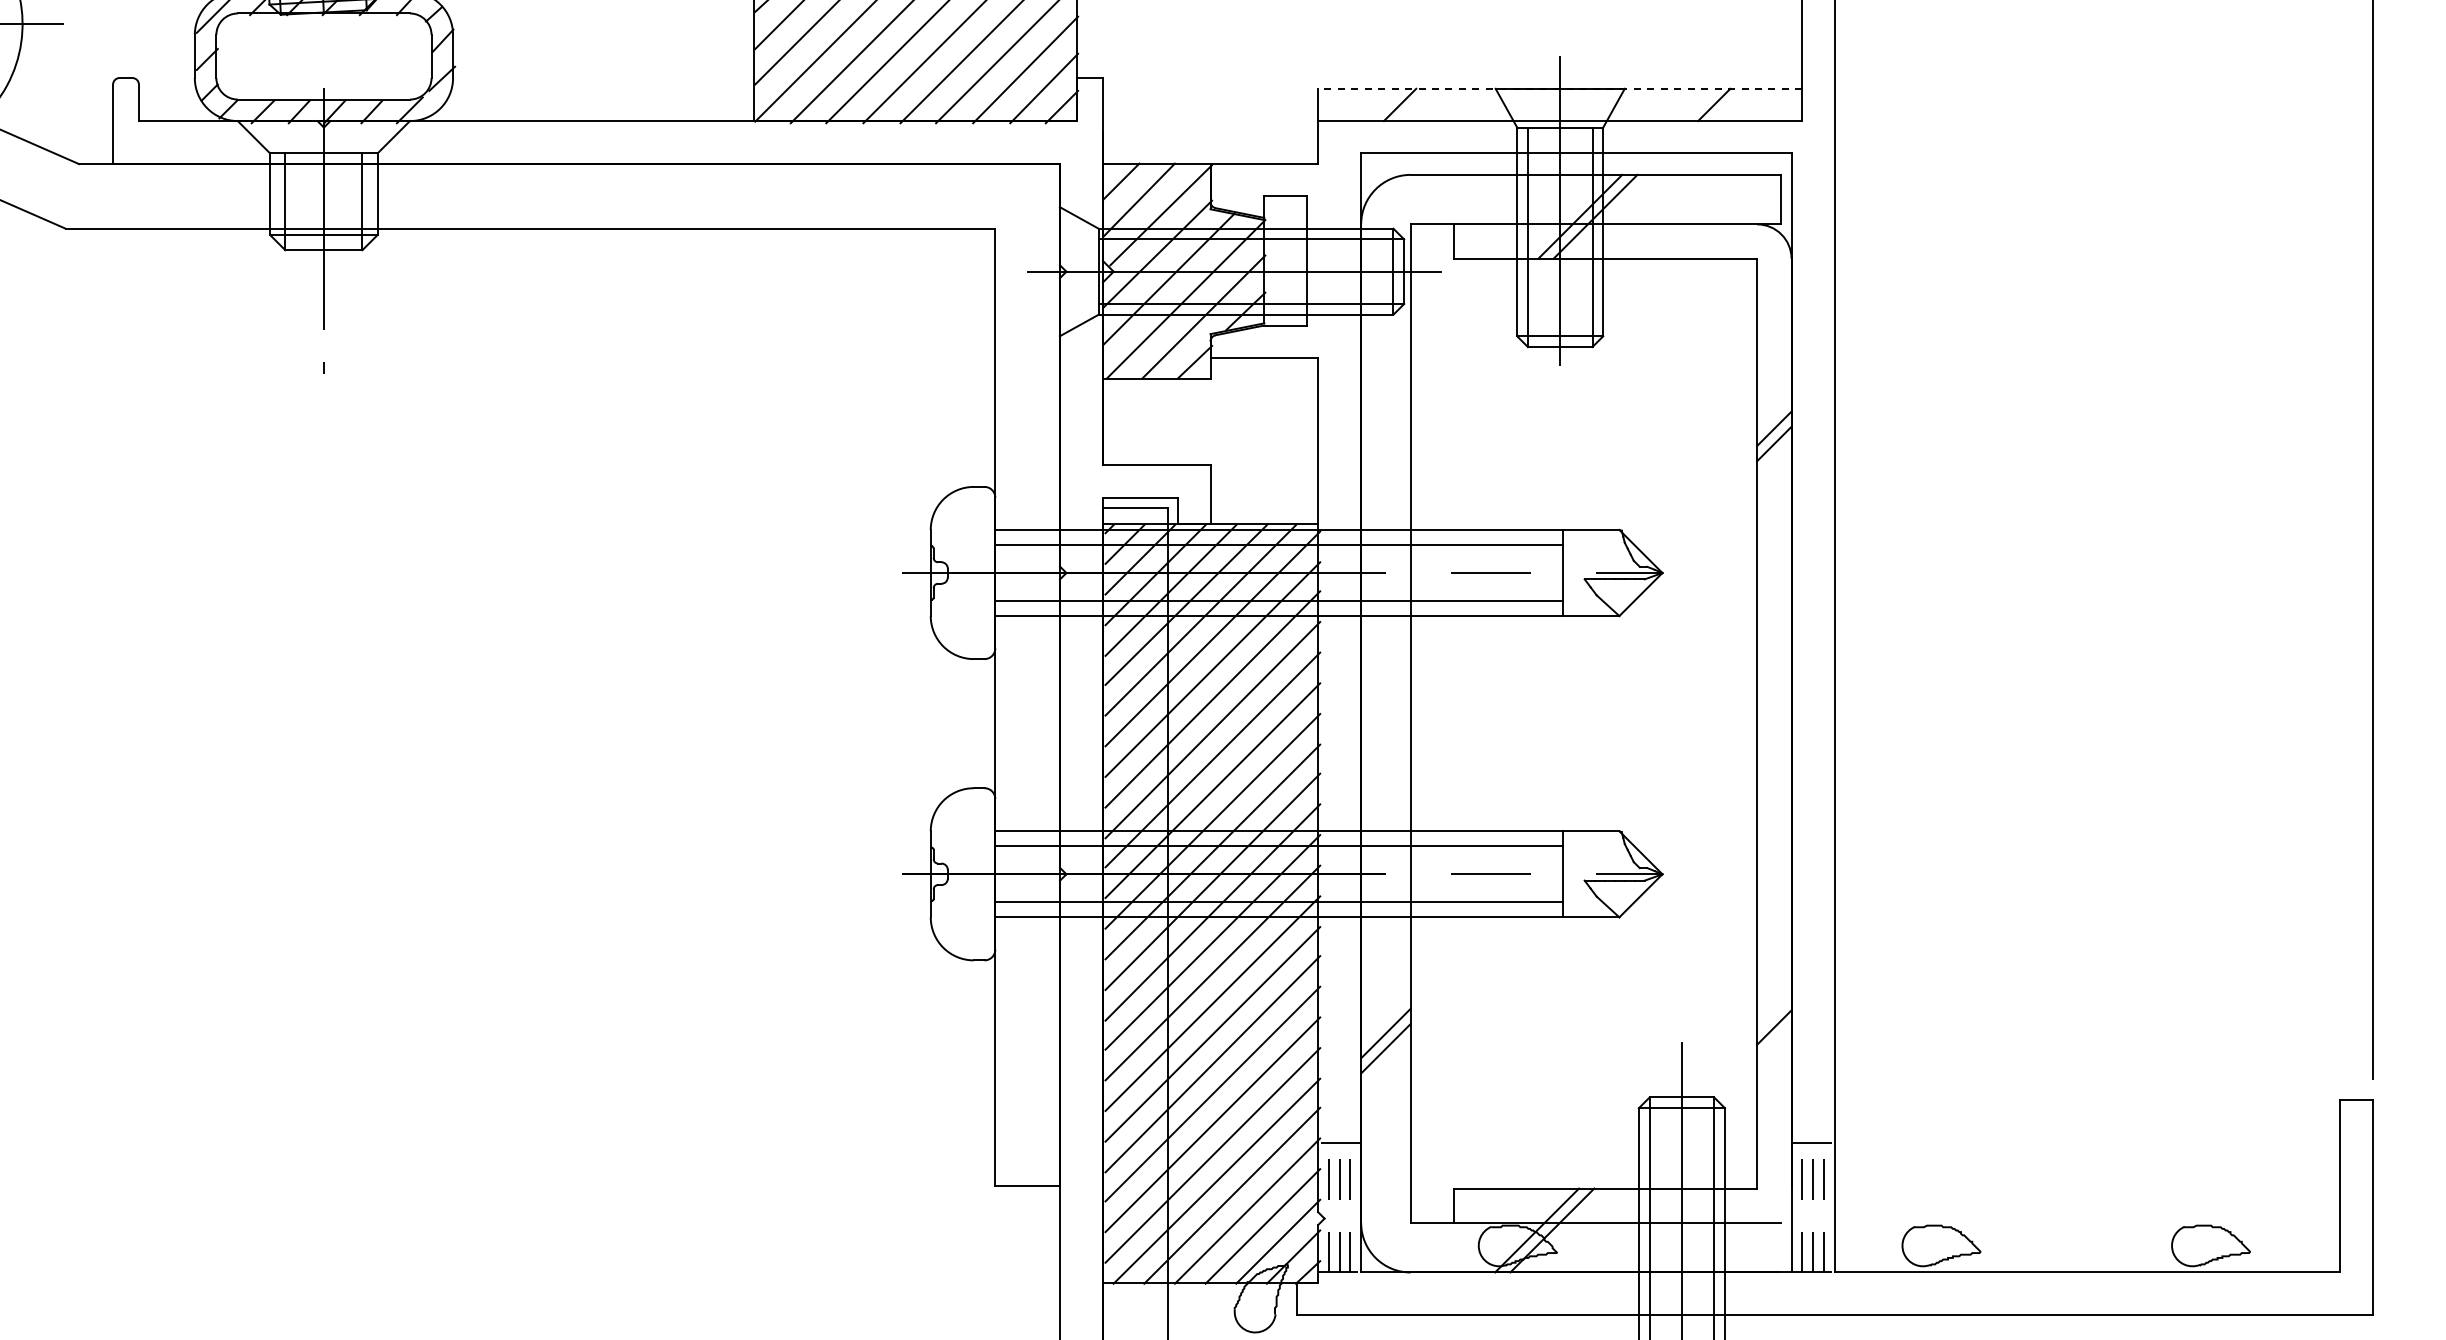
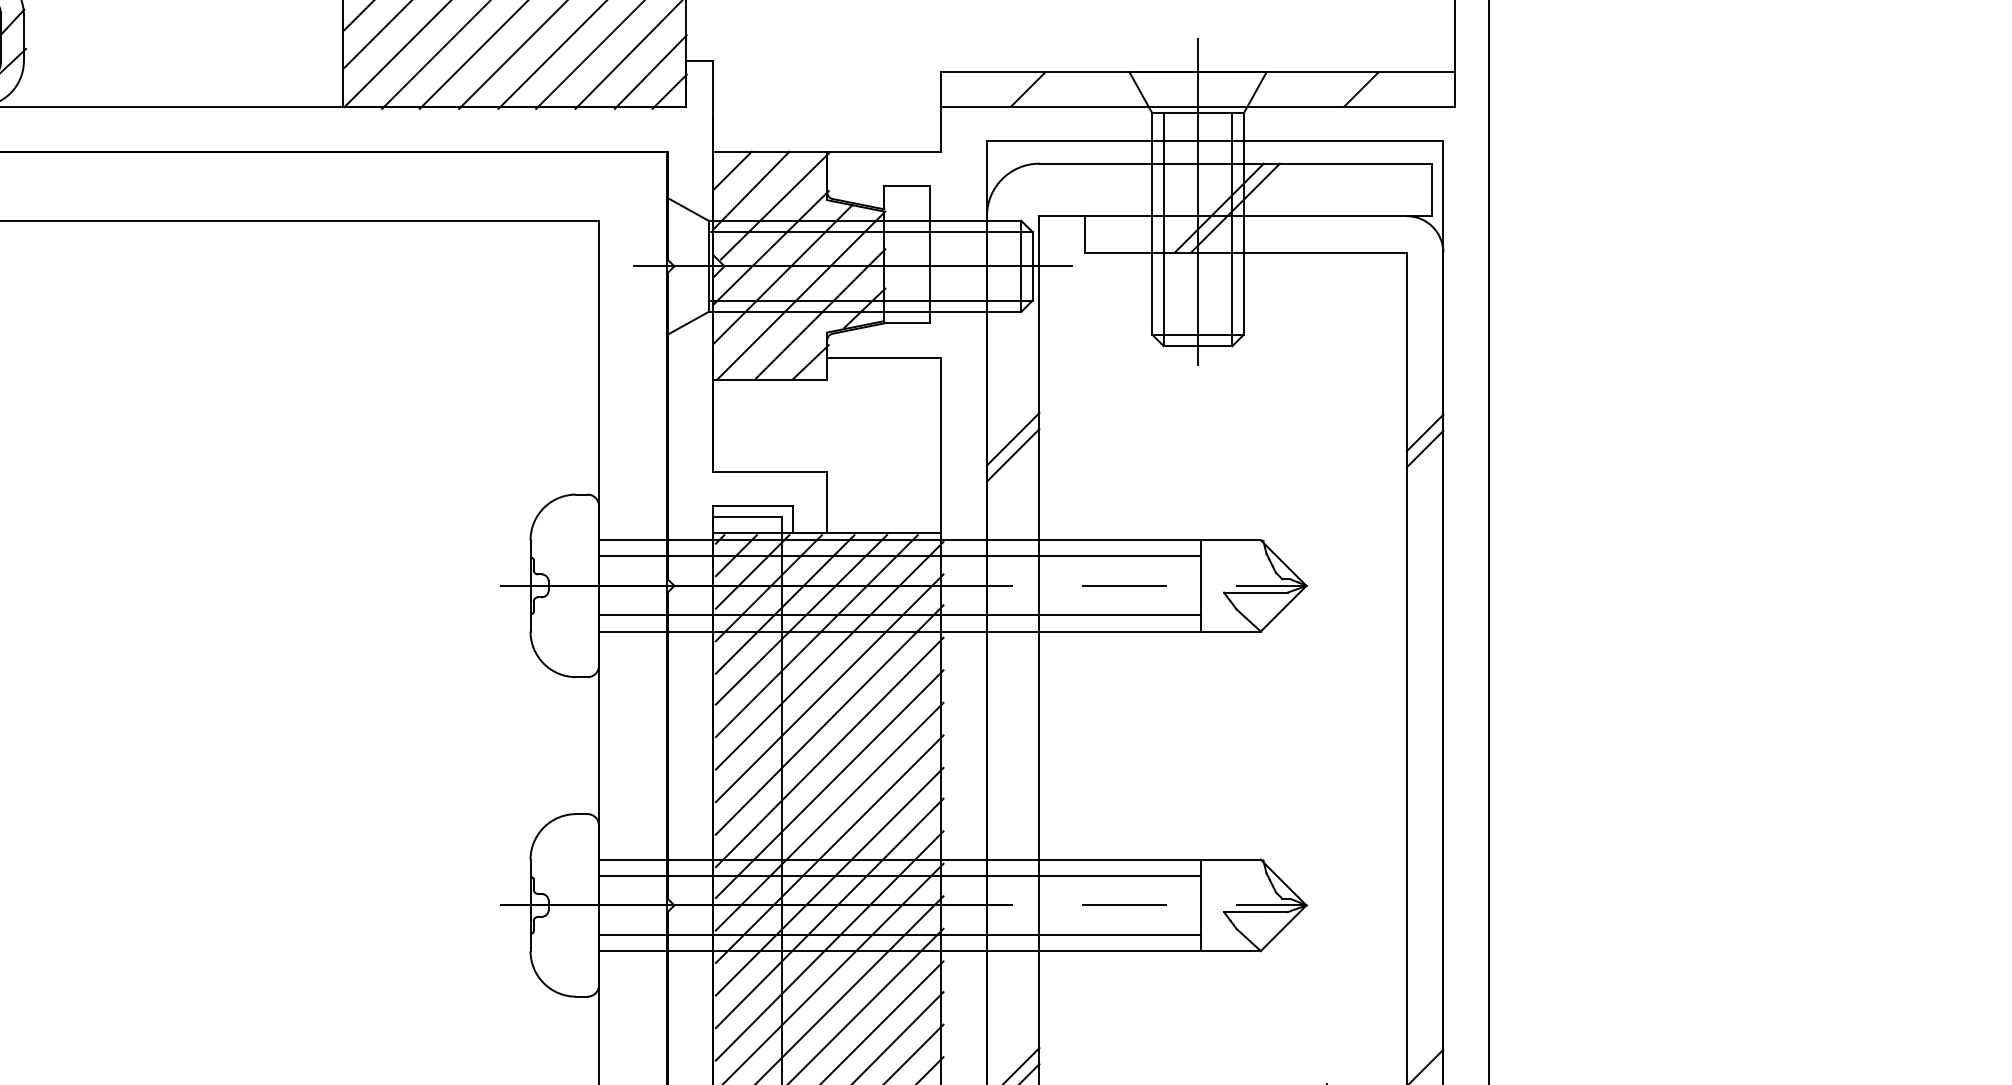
line: (1559, 88) -> (1197, 72), dashed -> solid
line: (1385, 434) -> (1012, 438), added
line: (1385, 449) -> (1012, 454), added

